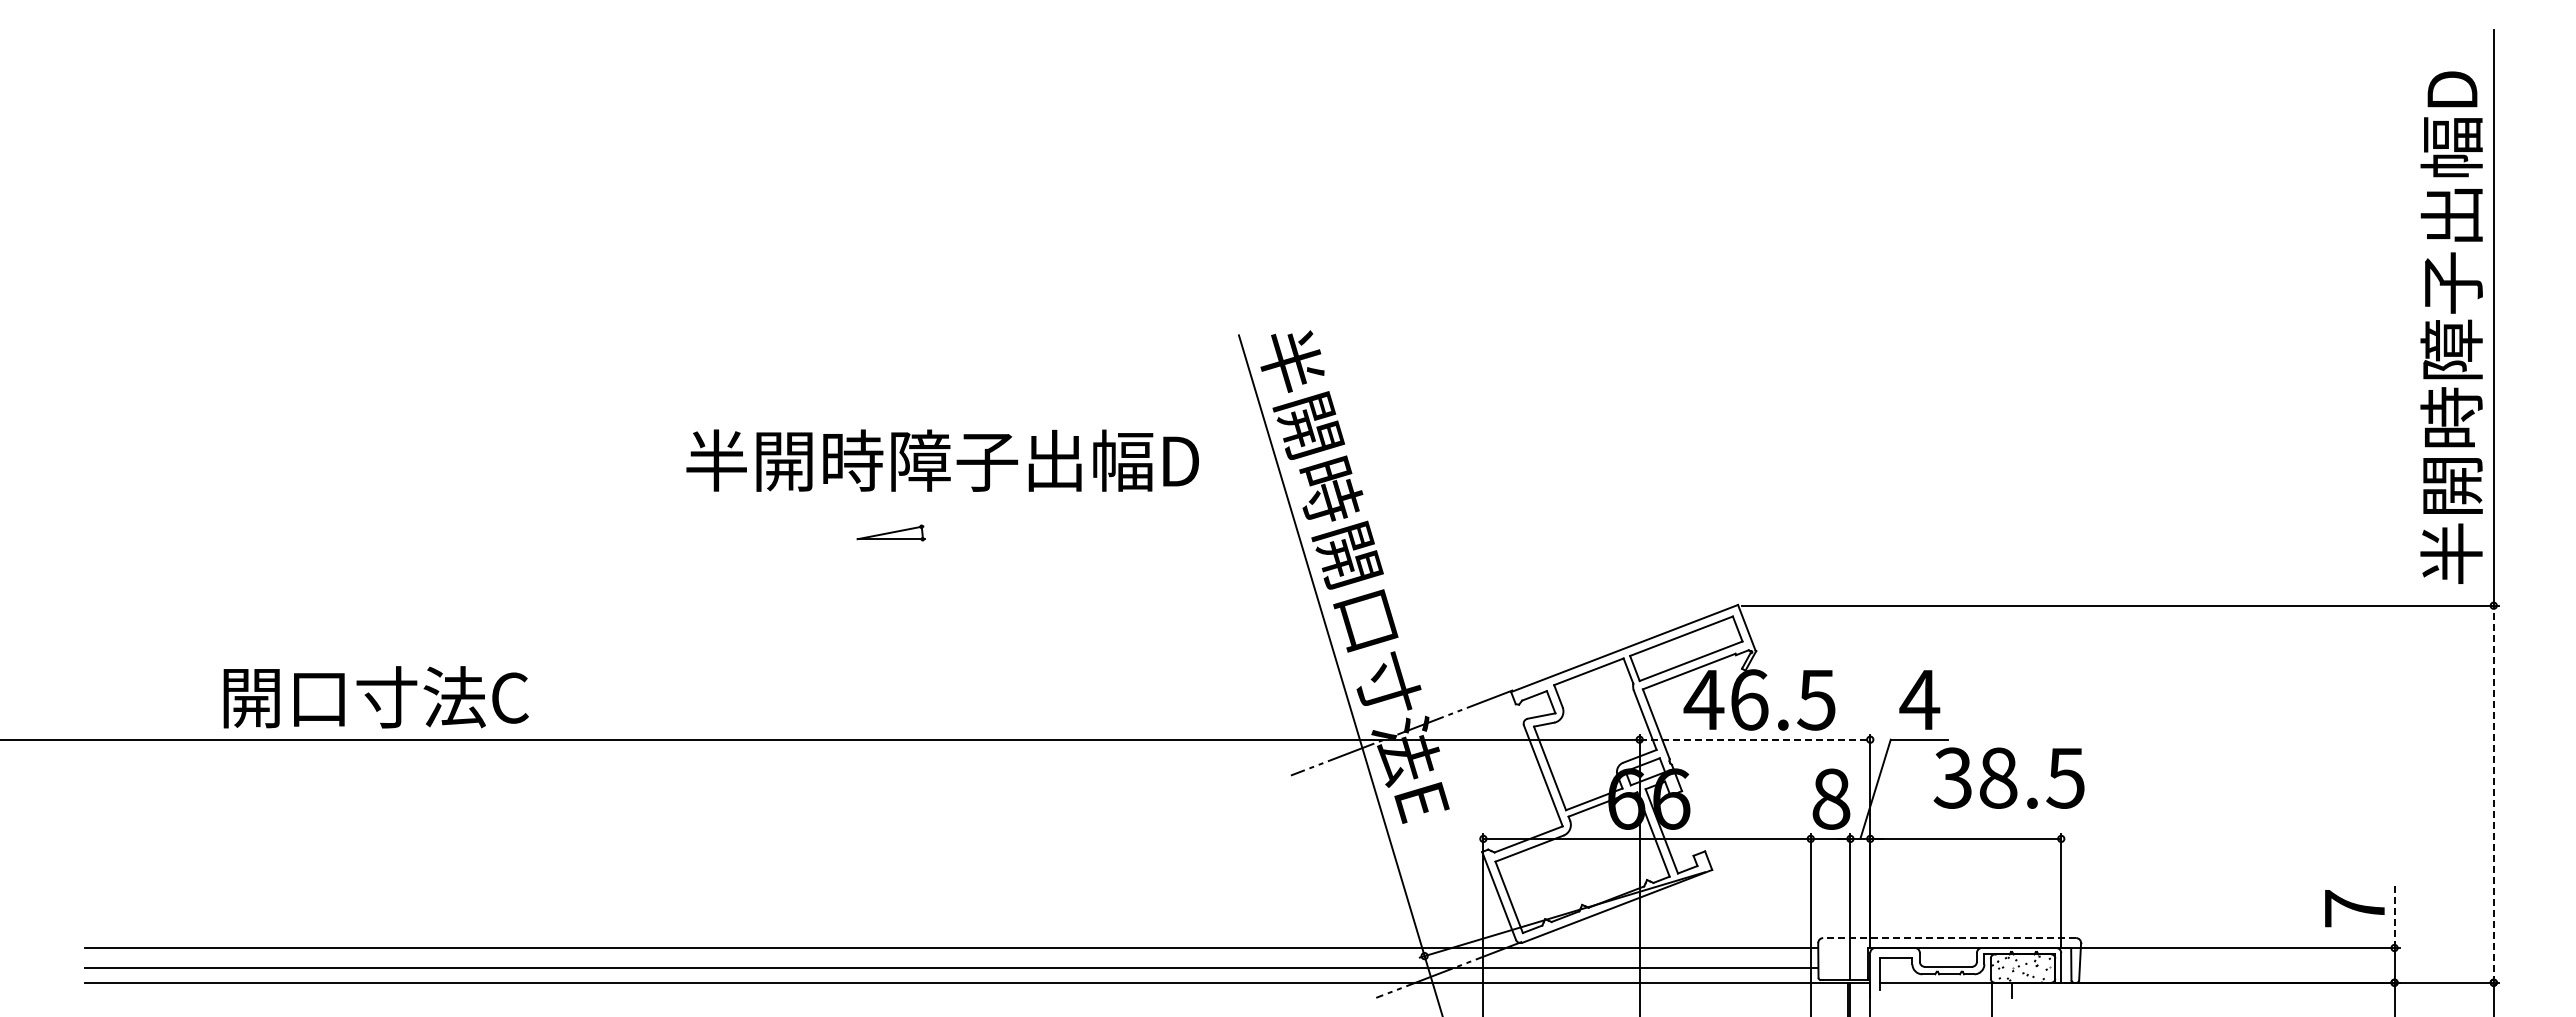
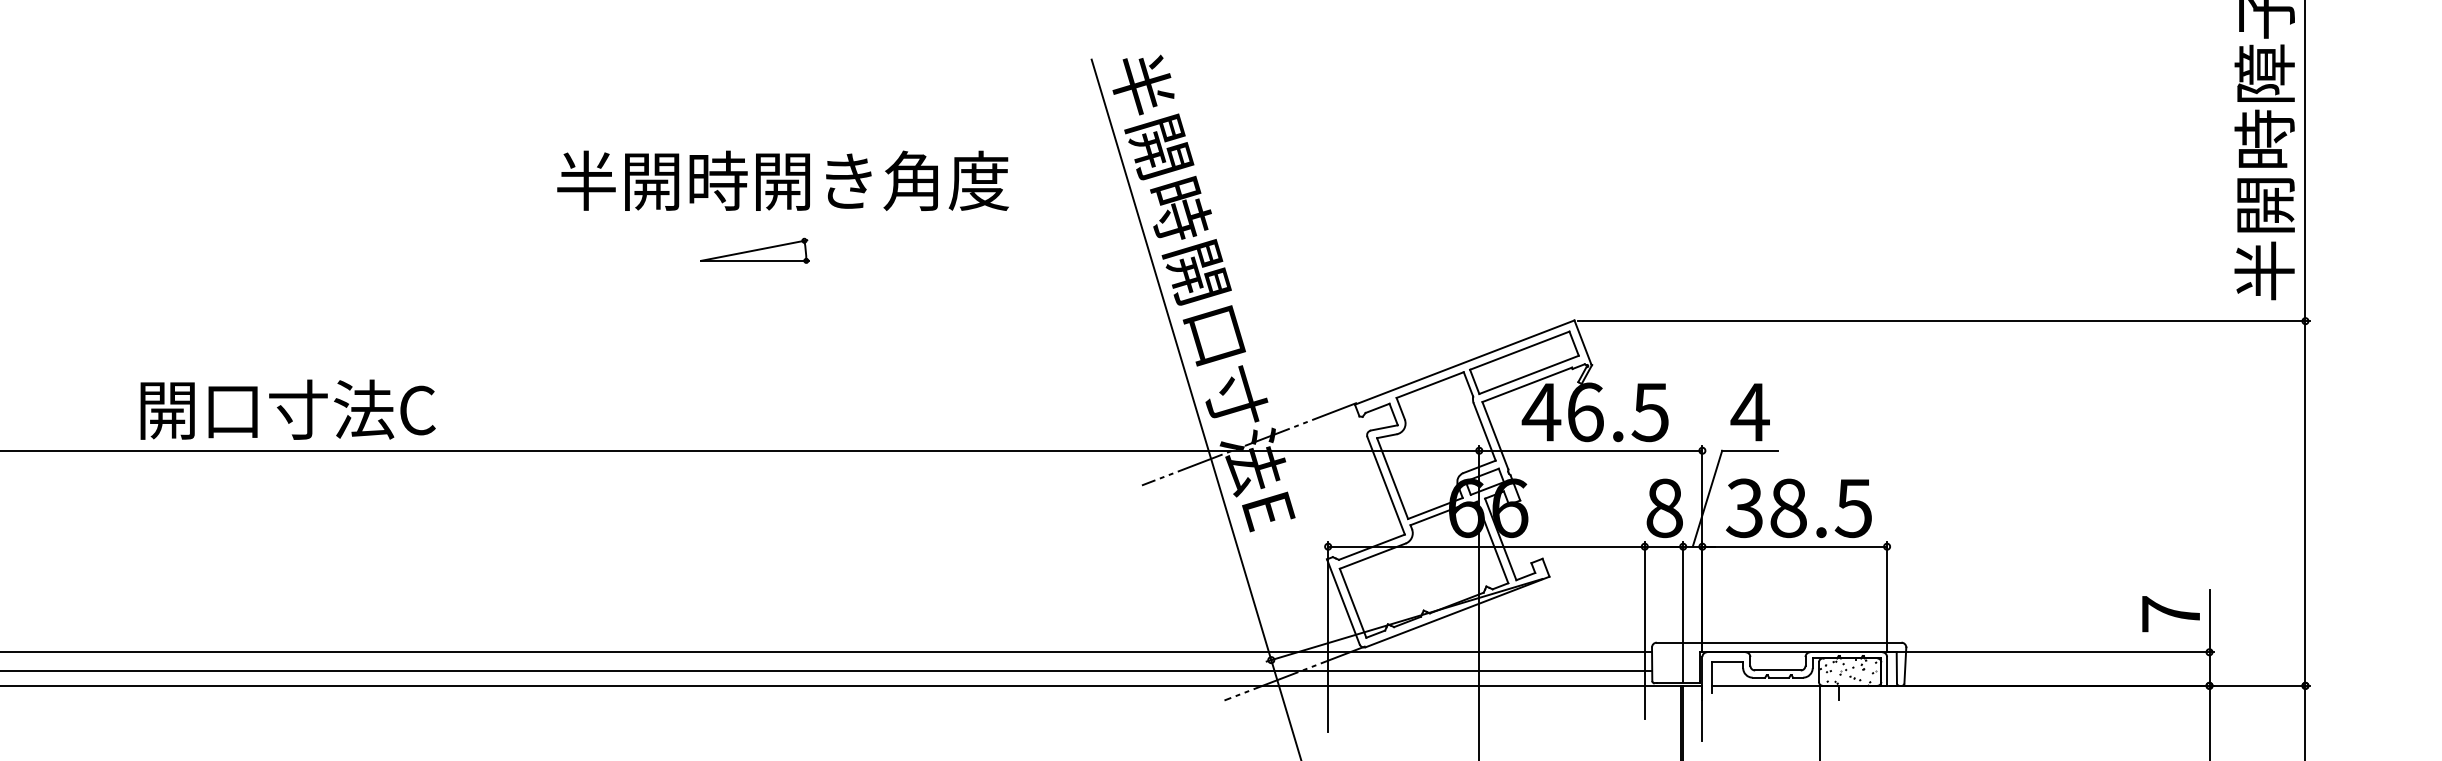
text: (1044, 460) -> (903, 180), 半開時障子出幅D -> 半開時開き角度
part: (890, 532) -> (754, 250), size x1.67
text: (375, 697) -> (287, 409), moved
line: (1755, 739) -> (1591, 450), dashed -> solid
text: (2008, 777) -> (1798, 507), moved
line: (2493, 794) -> (2305, 503), dashed -> solid
line: (2394, 915) -> (2209, 620), dashed -> solid
line: (1949, 938) -> (1779, 643), dashed -> solid

